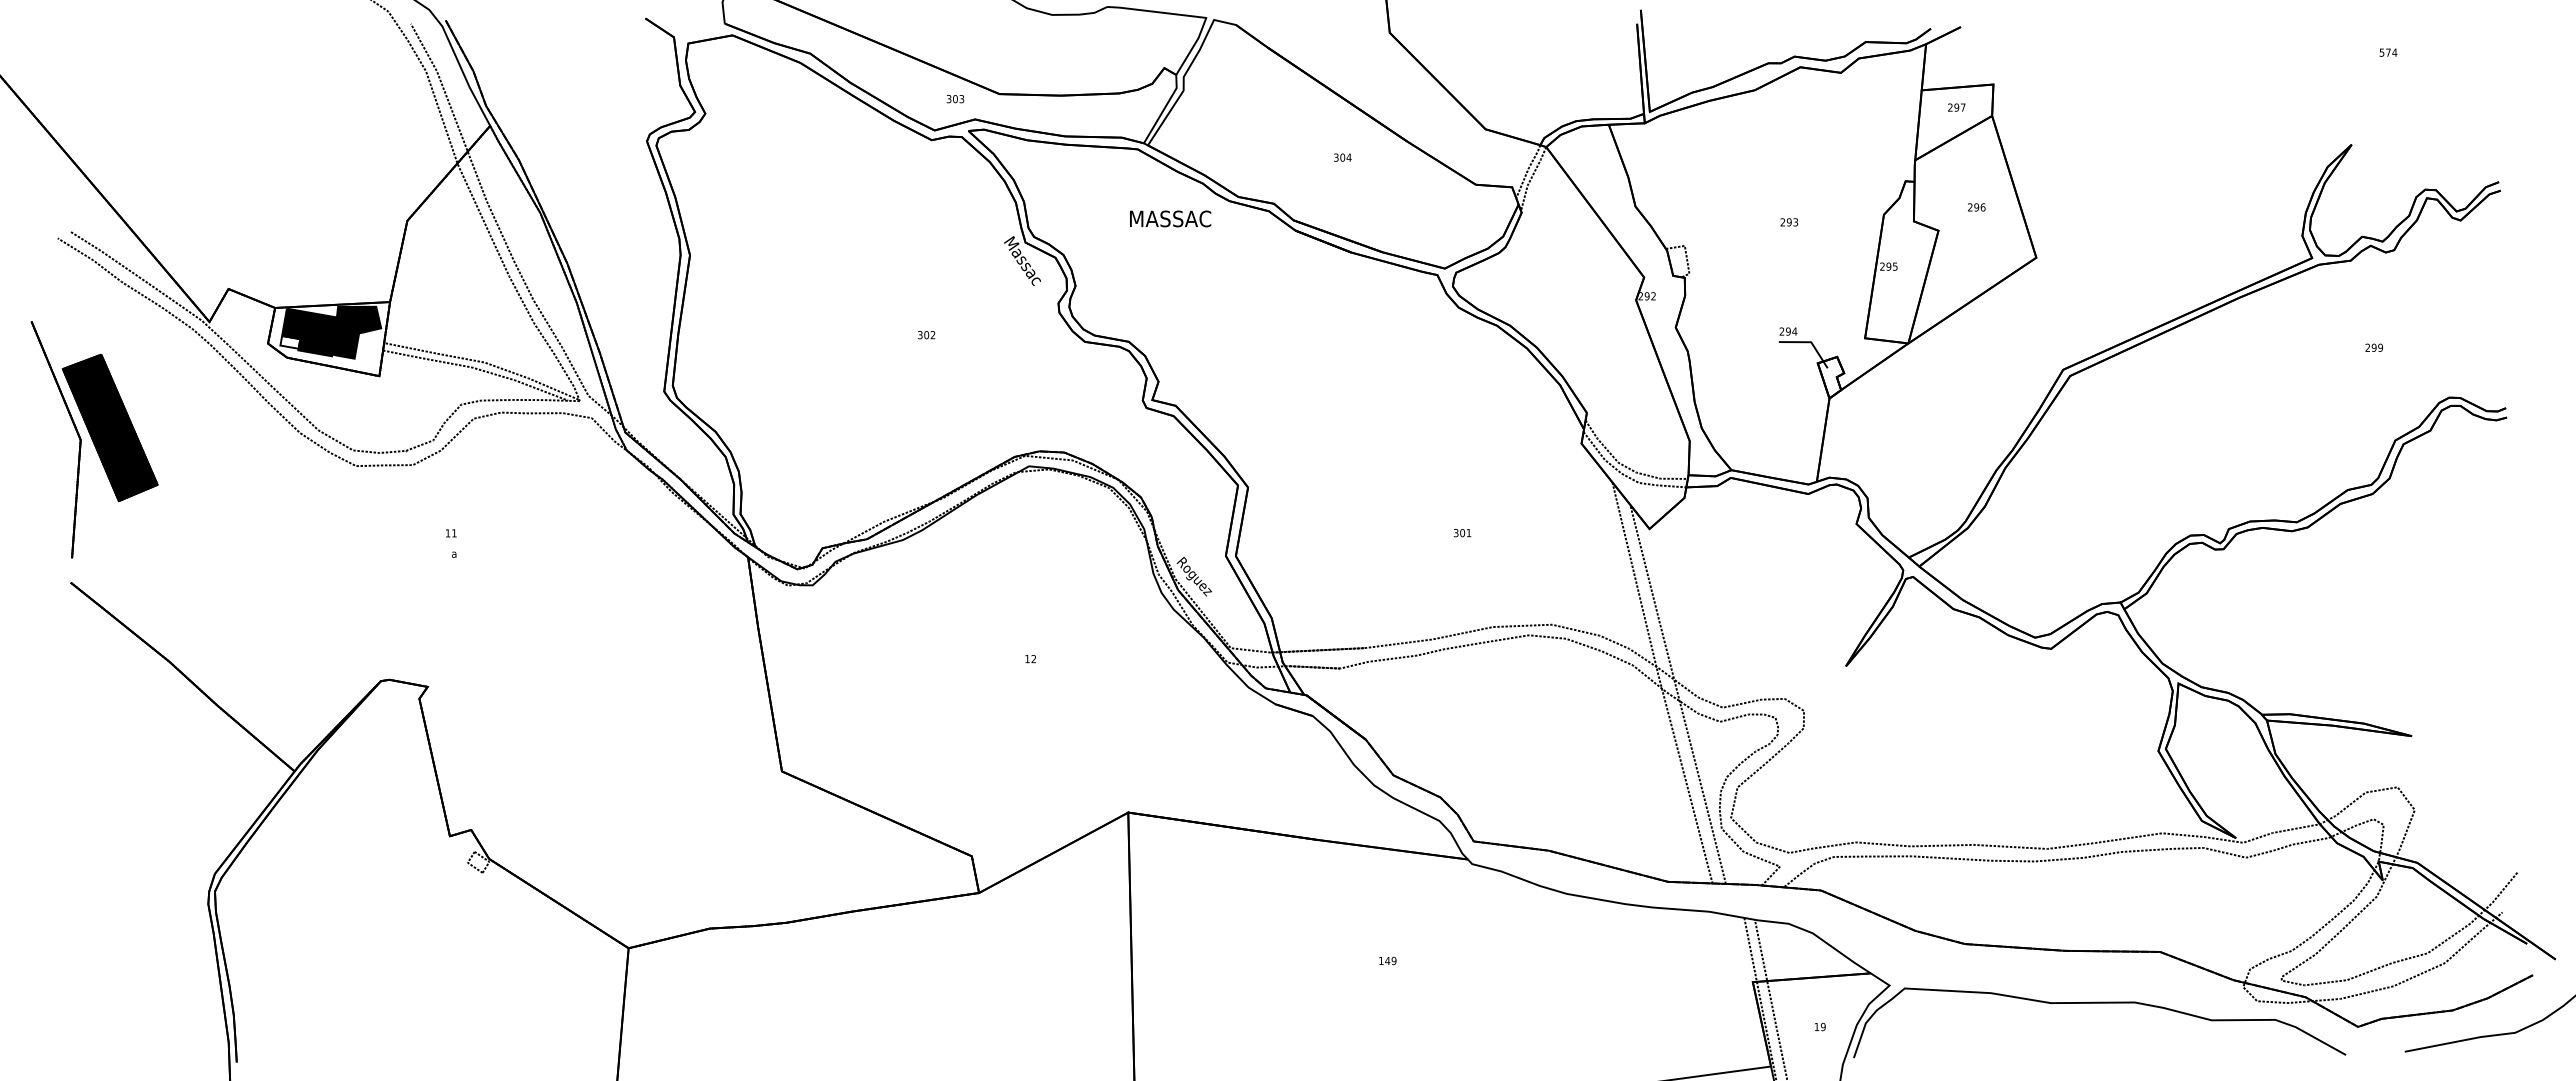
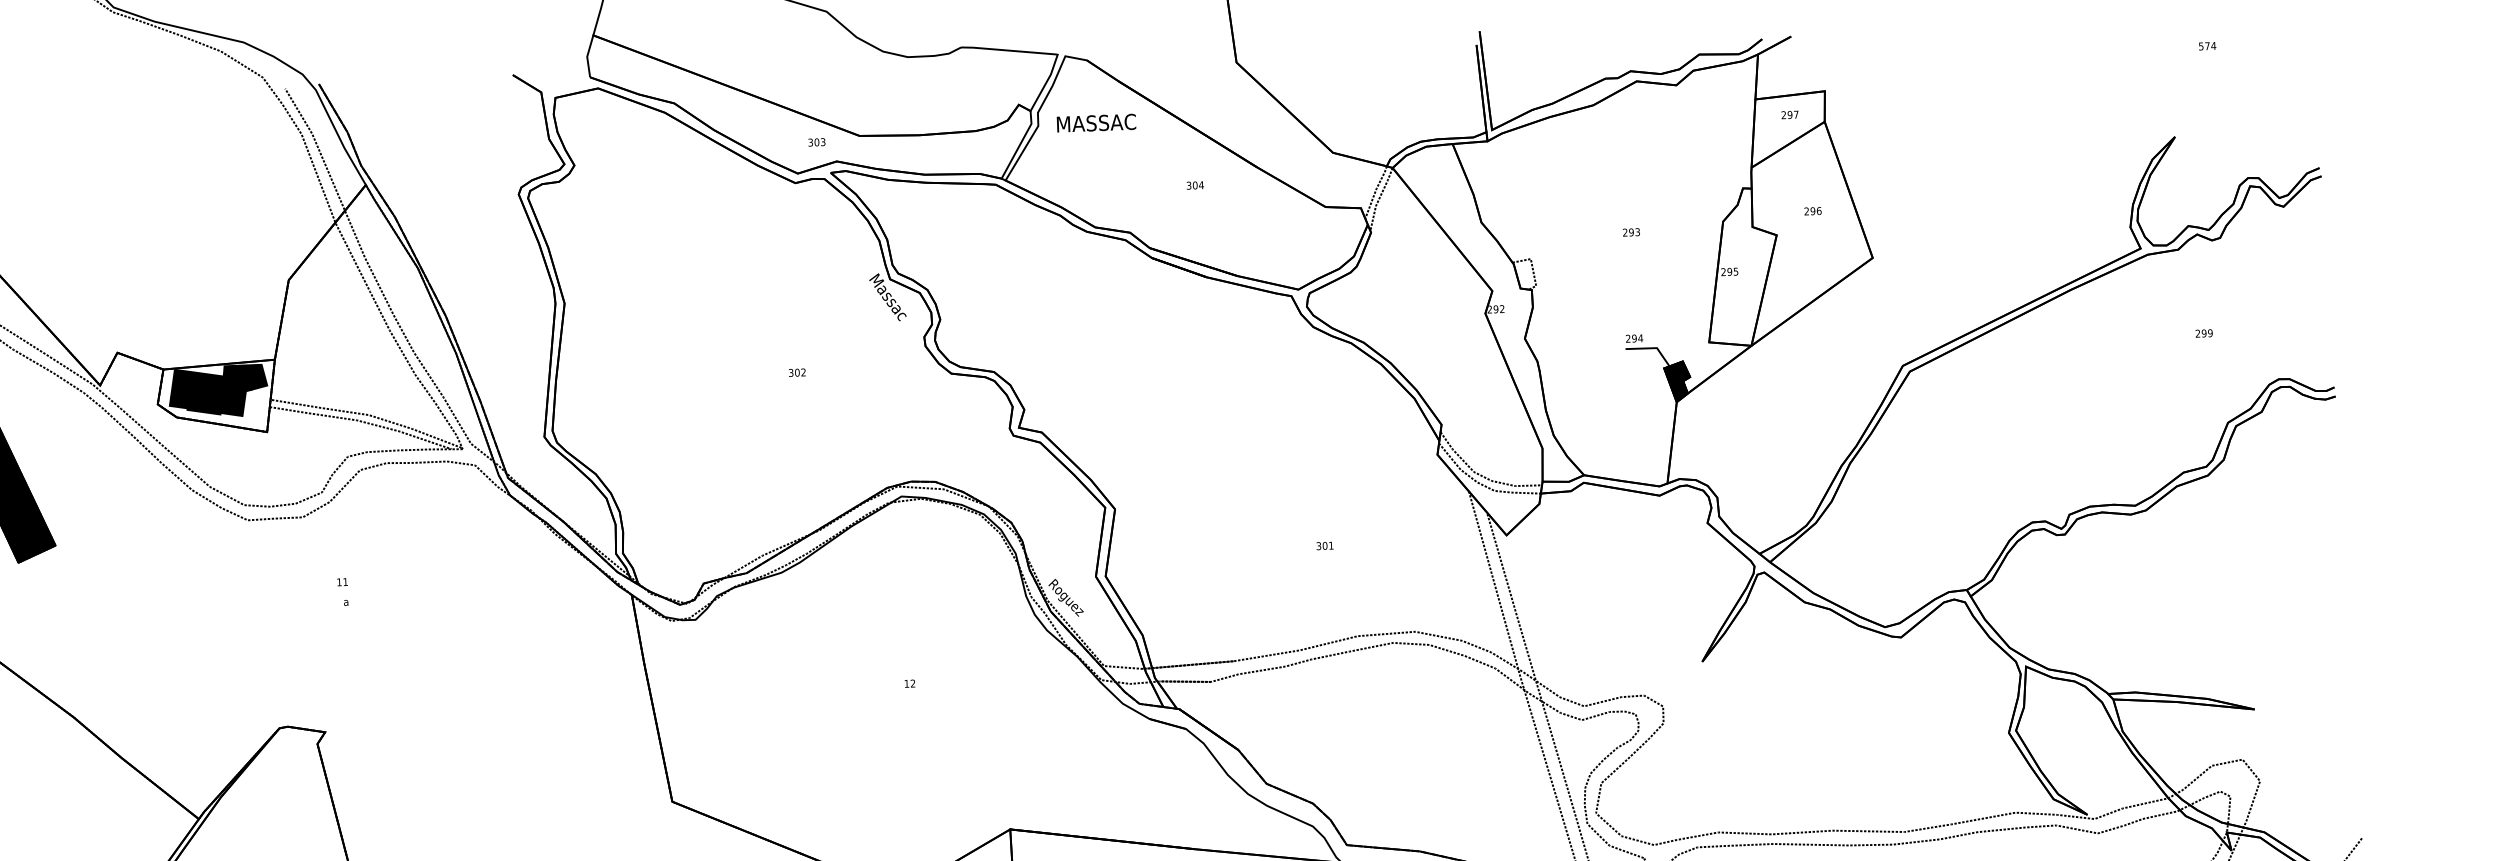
text: (1170, 218) -> (1096, 122), moved
fill: (290, 341) -> (179, 401), added
fill: (1830, 377) -> (1677, 381), added

